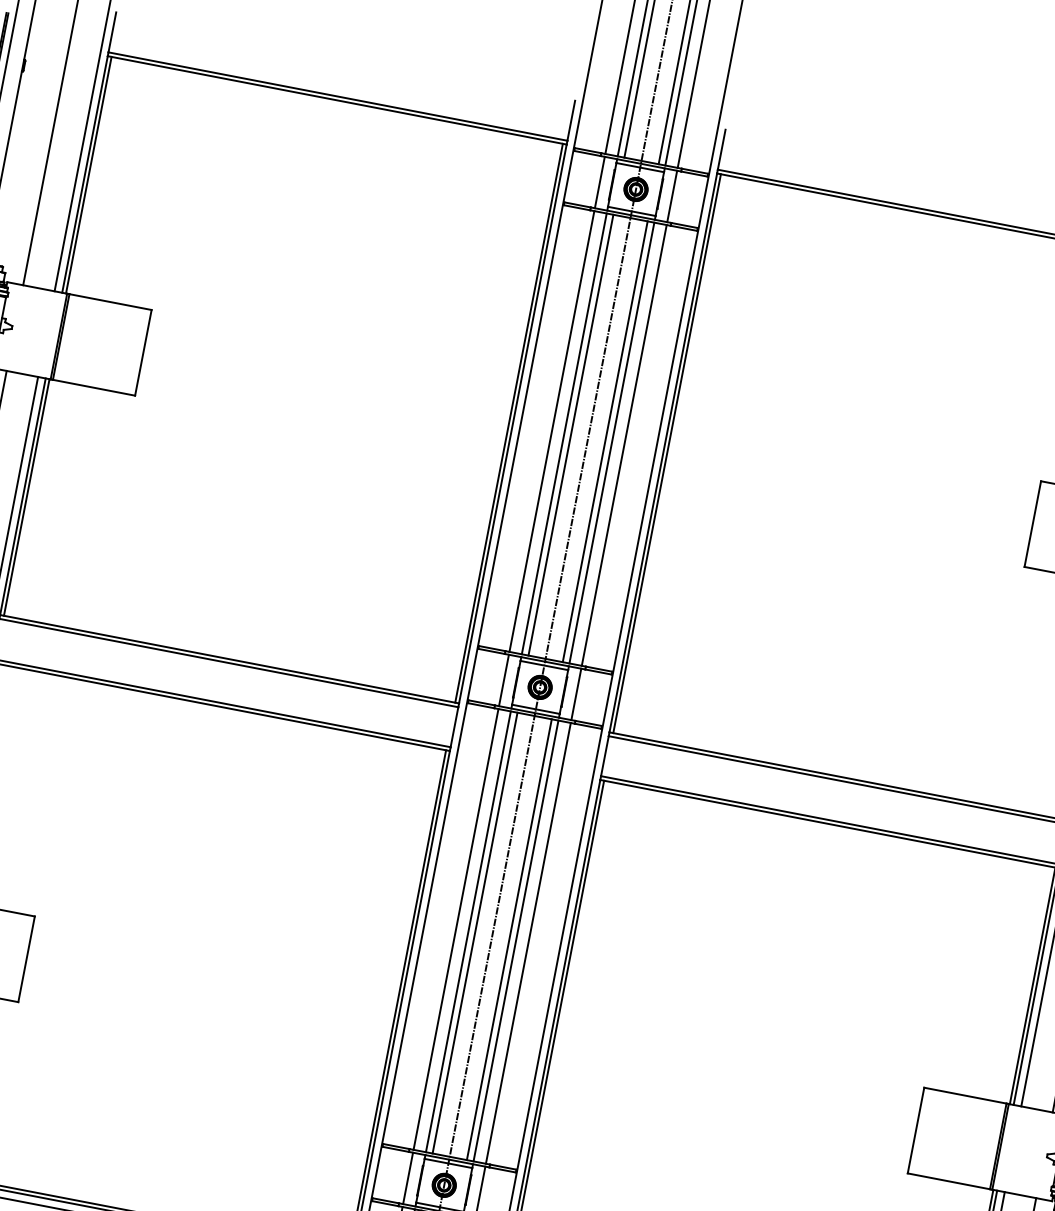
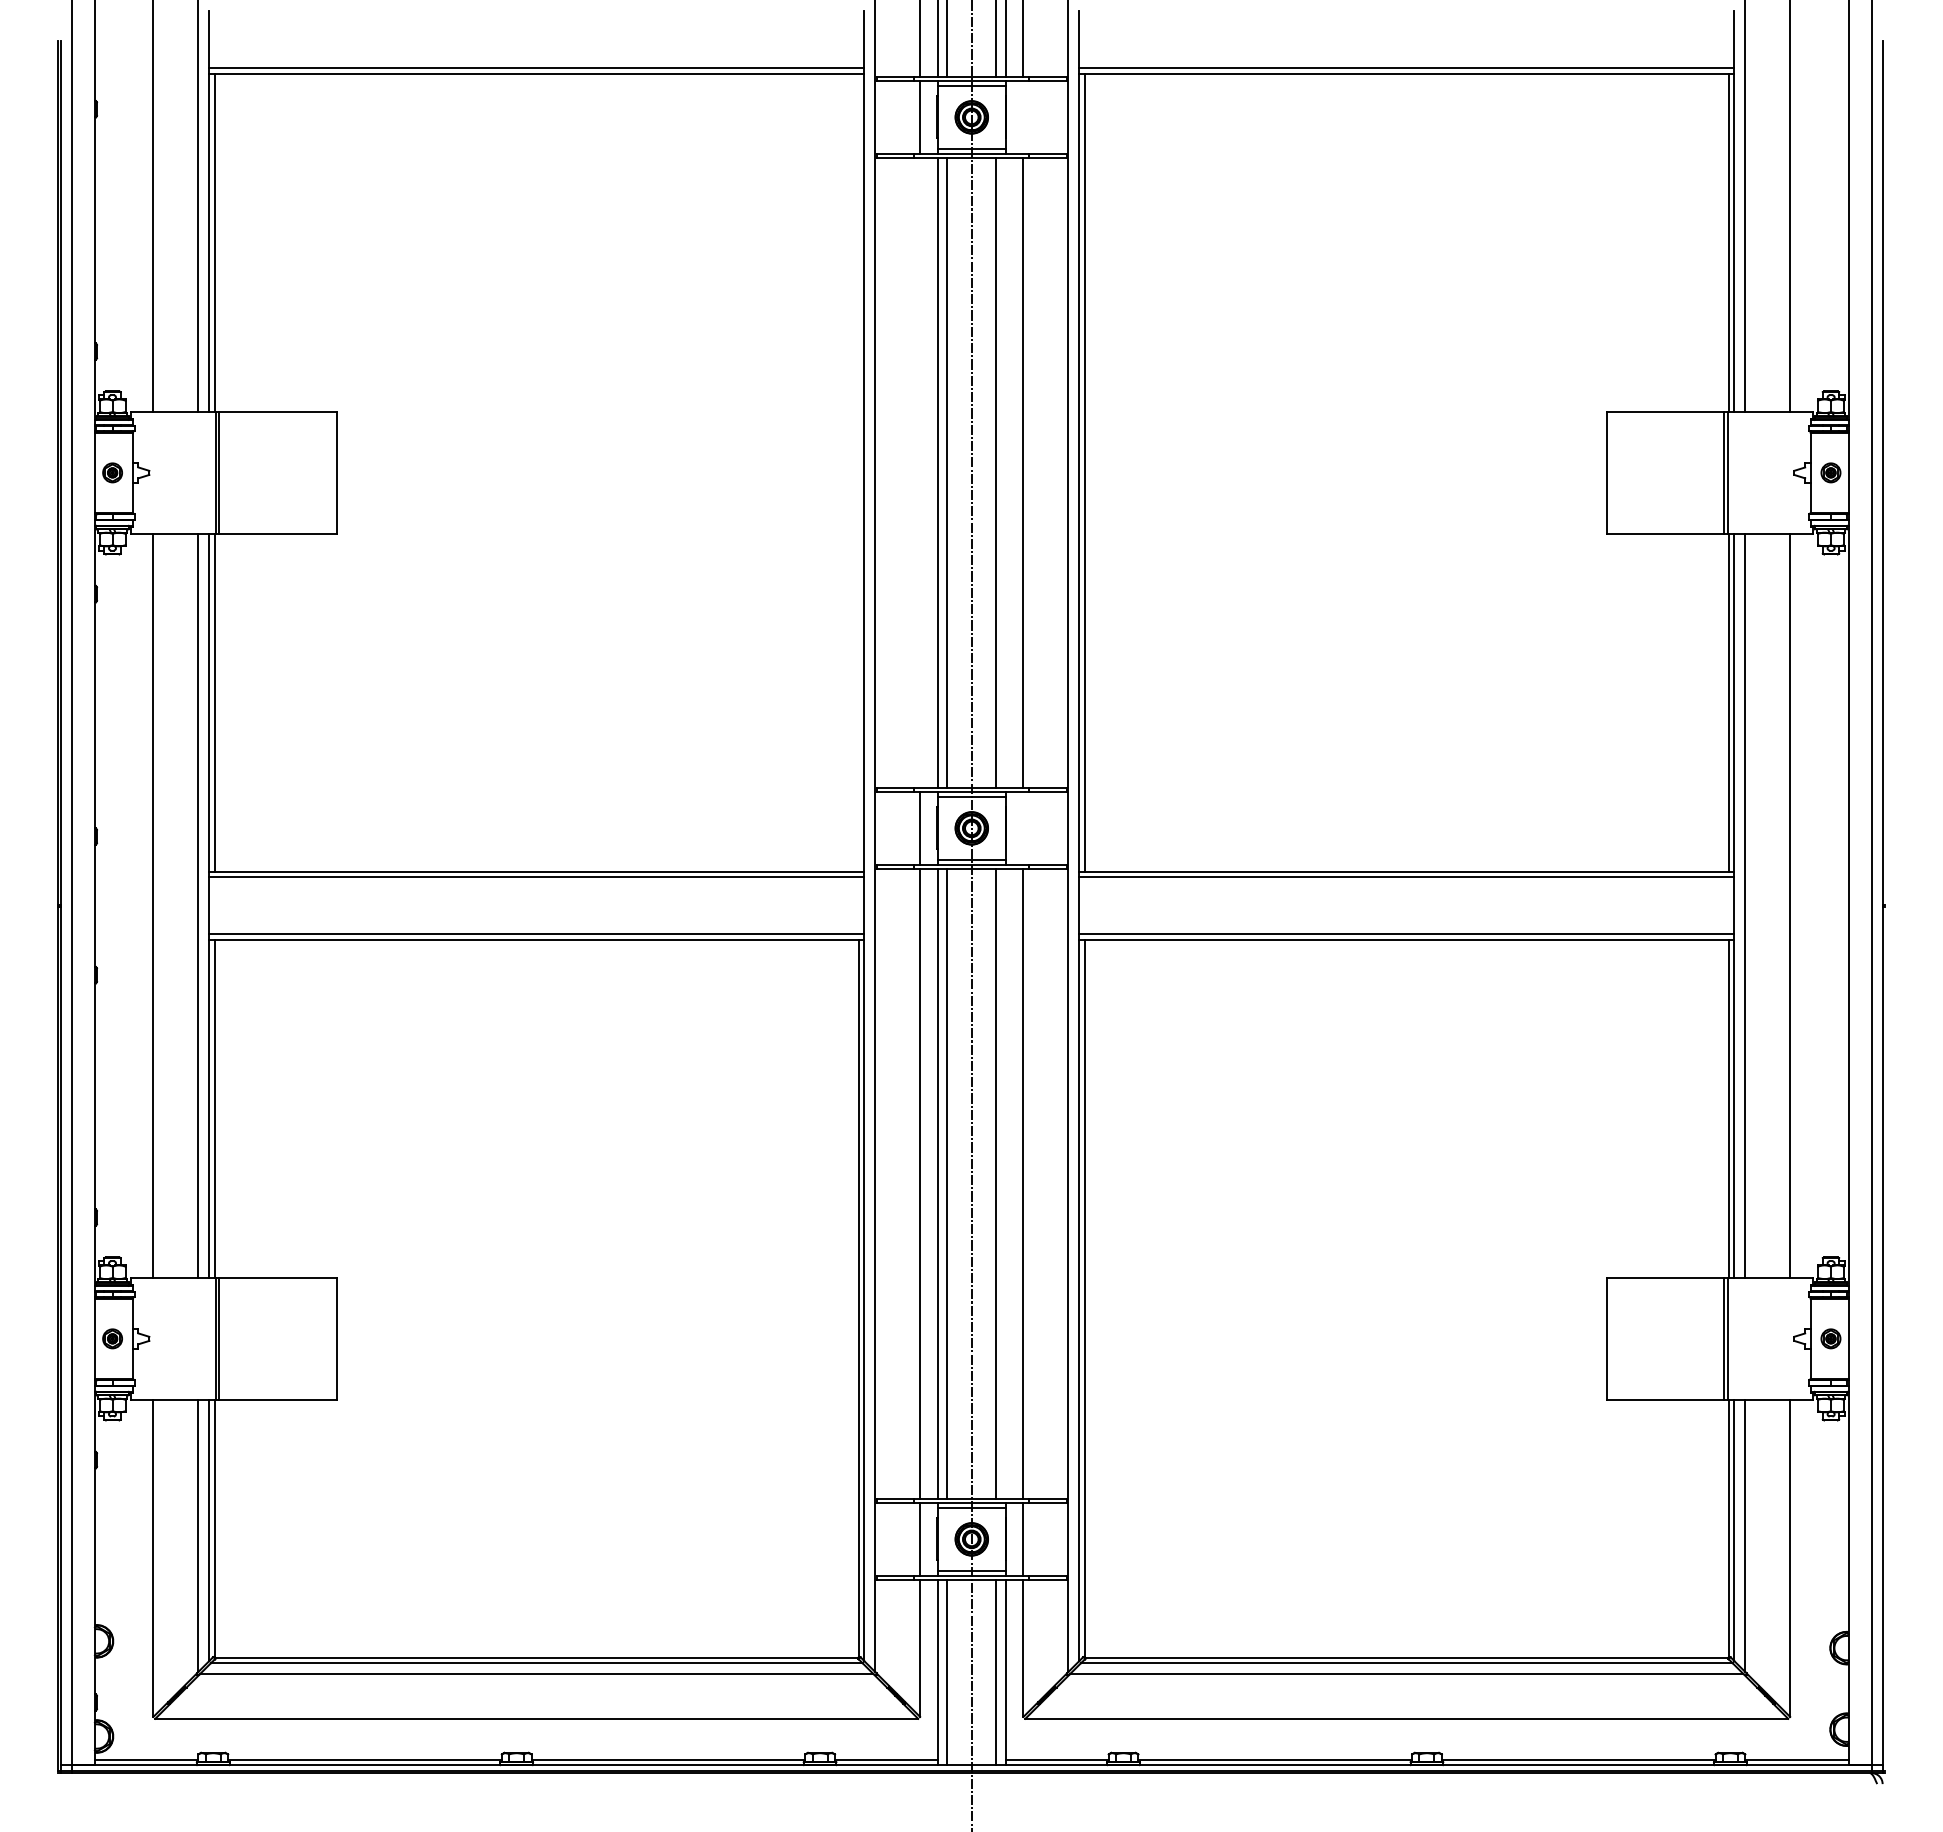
line: (672, 196) -> (1023, 117), removed
line: (508, 422) -> (858, 472), removed
line: (552, 431) -> (920, 472), removed
line: (611, 442) -> (1005, 472), removed
line: (576, 694) -> (1023, 828), removed
line: (515, 940) -> (1005, 1183), removed

